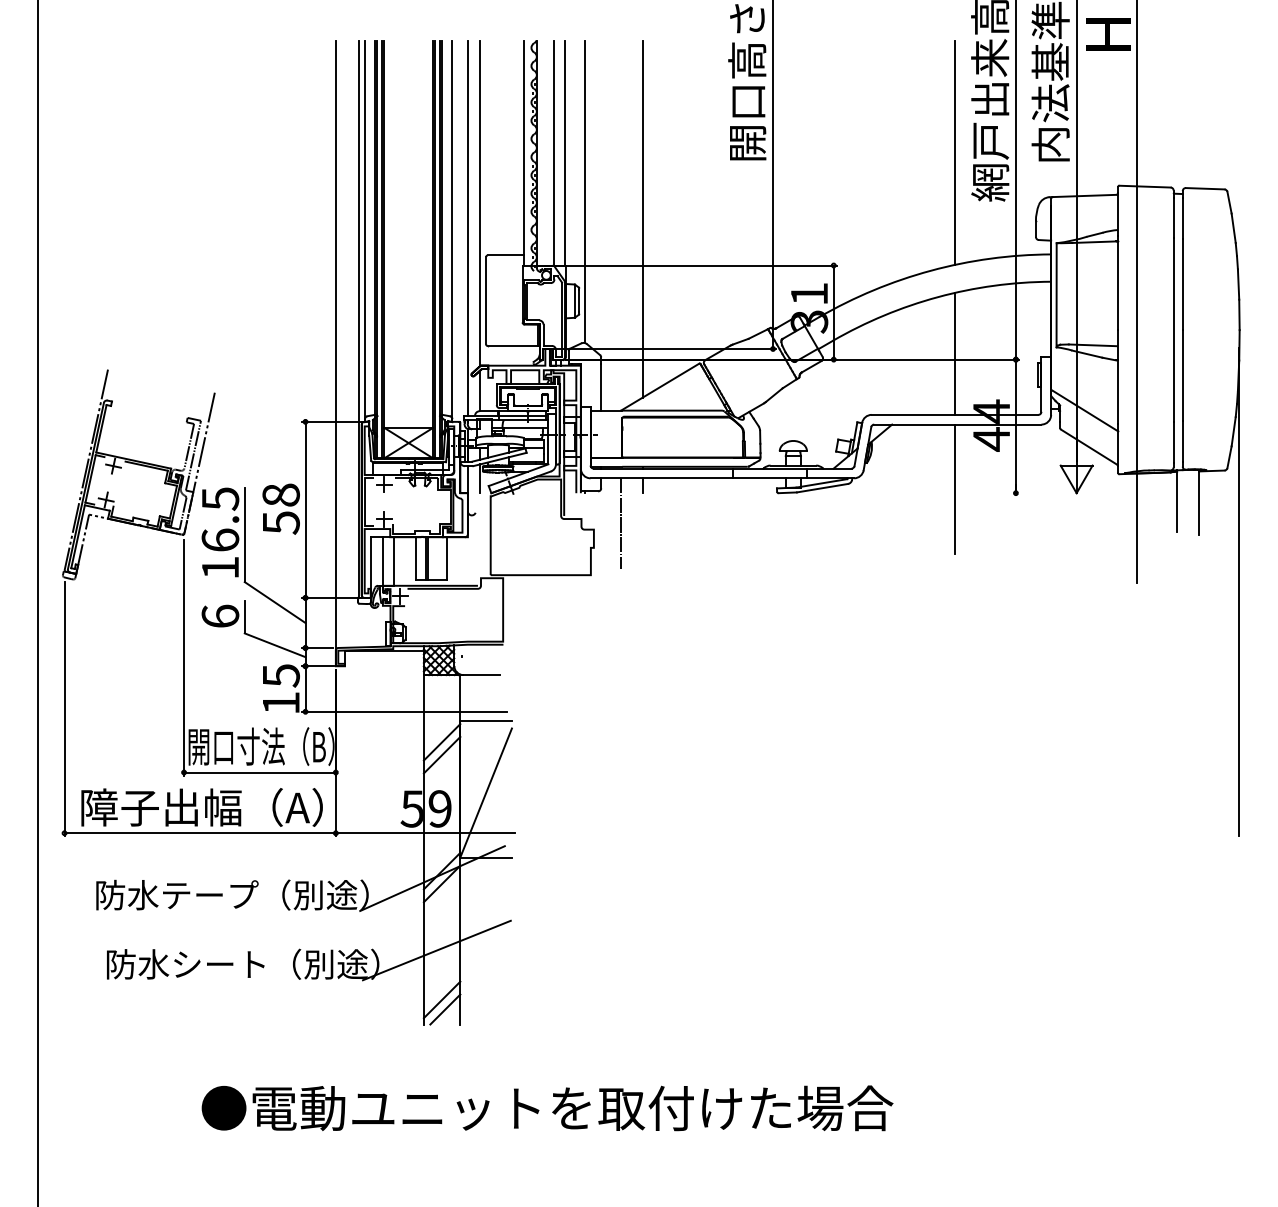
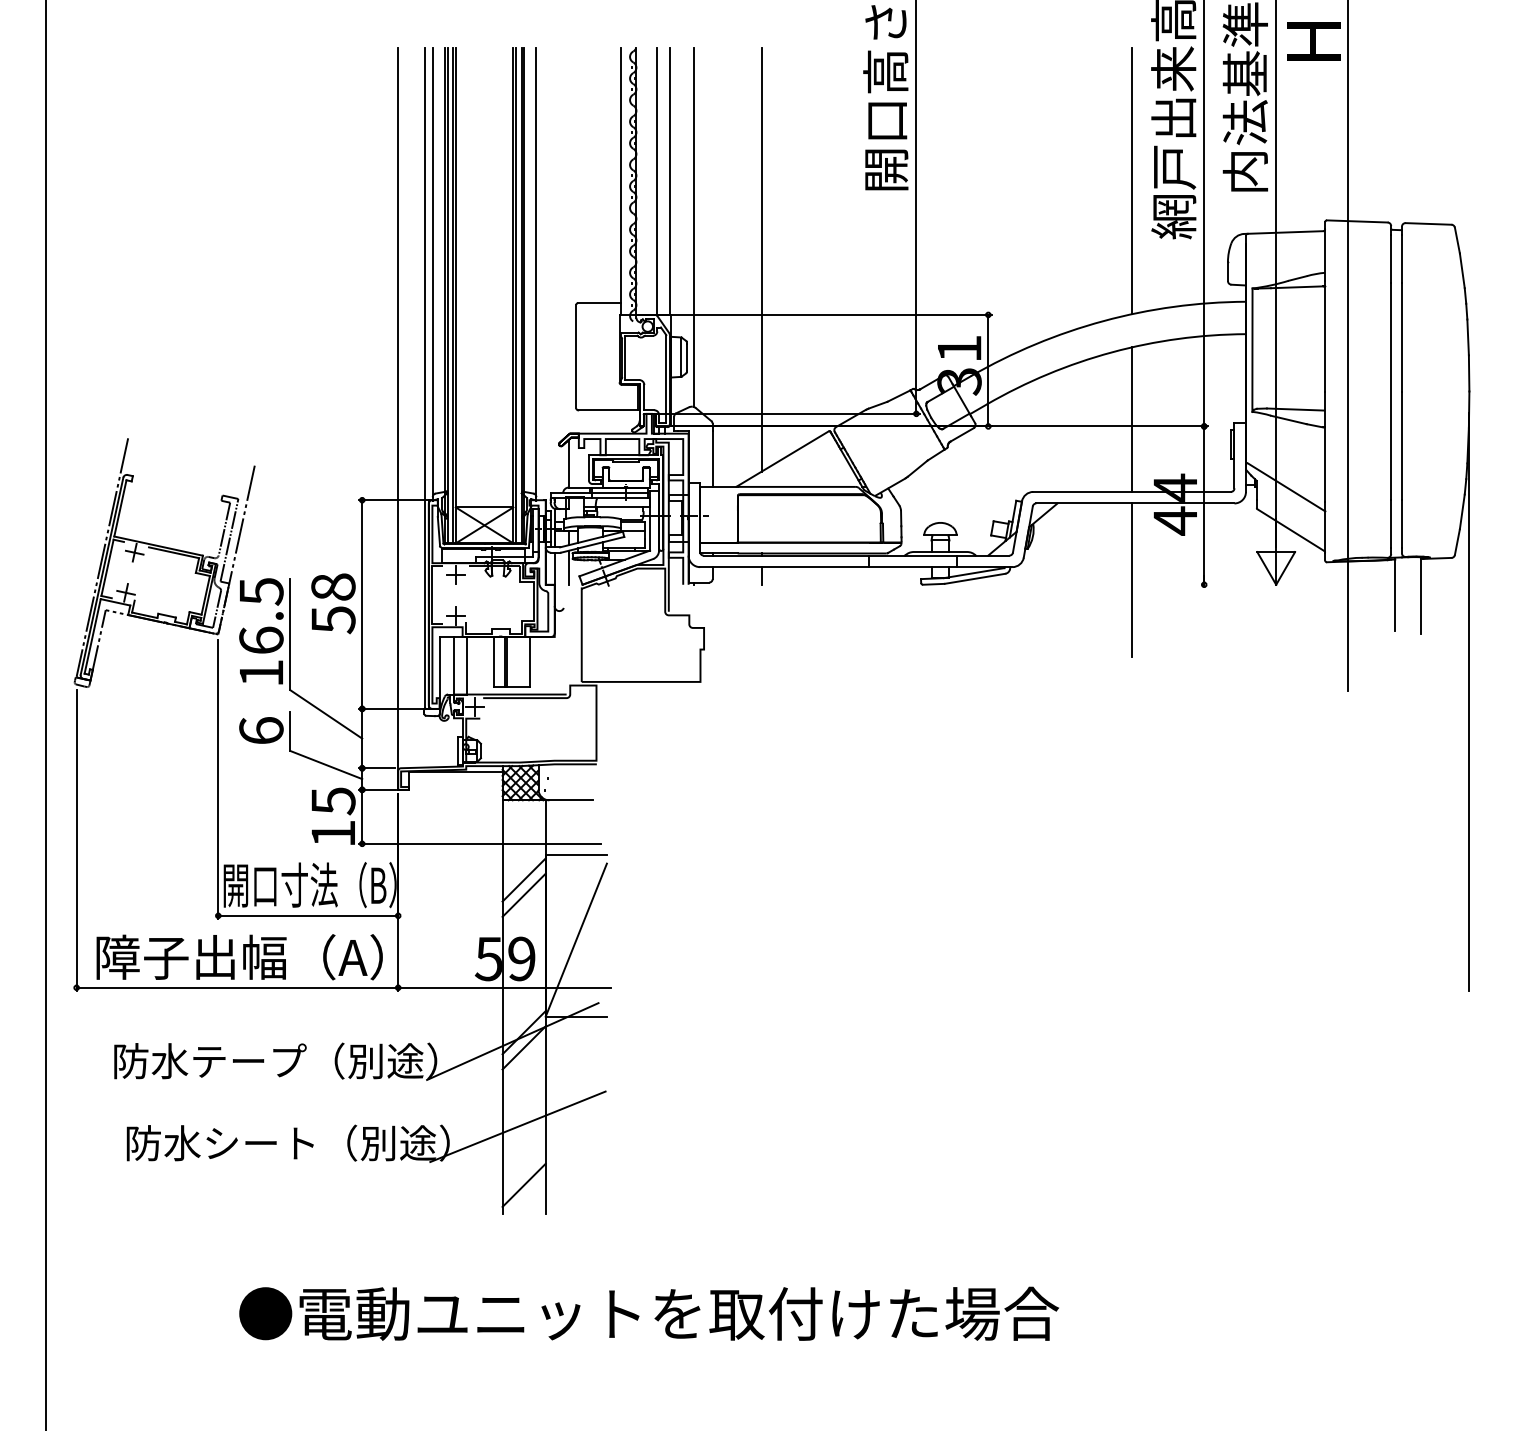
line: (480, 203) -> (569, 241), removed
line: (467, 227) -> (554, 269), removed
line: (621, 523) -> (736, 620), removed
line: (445, 1009) -> (528, 1196), removed

